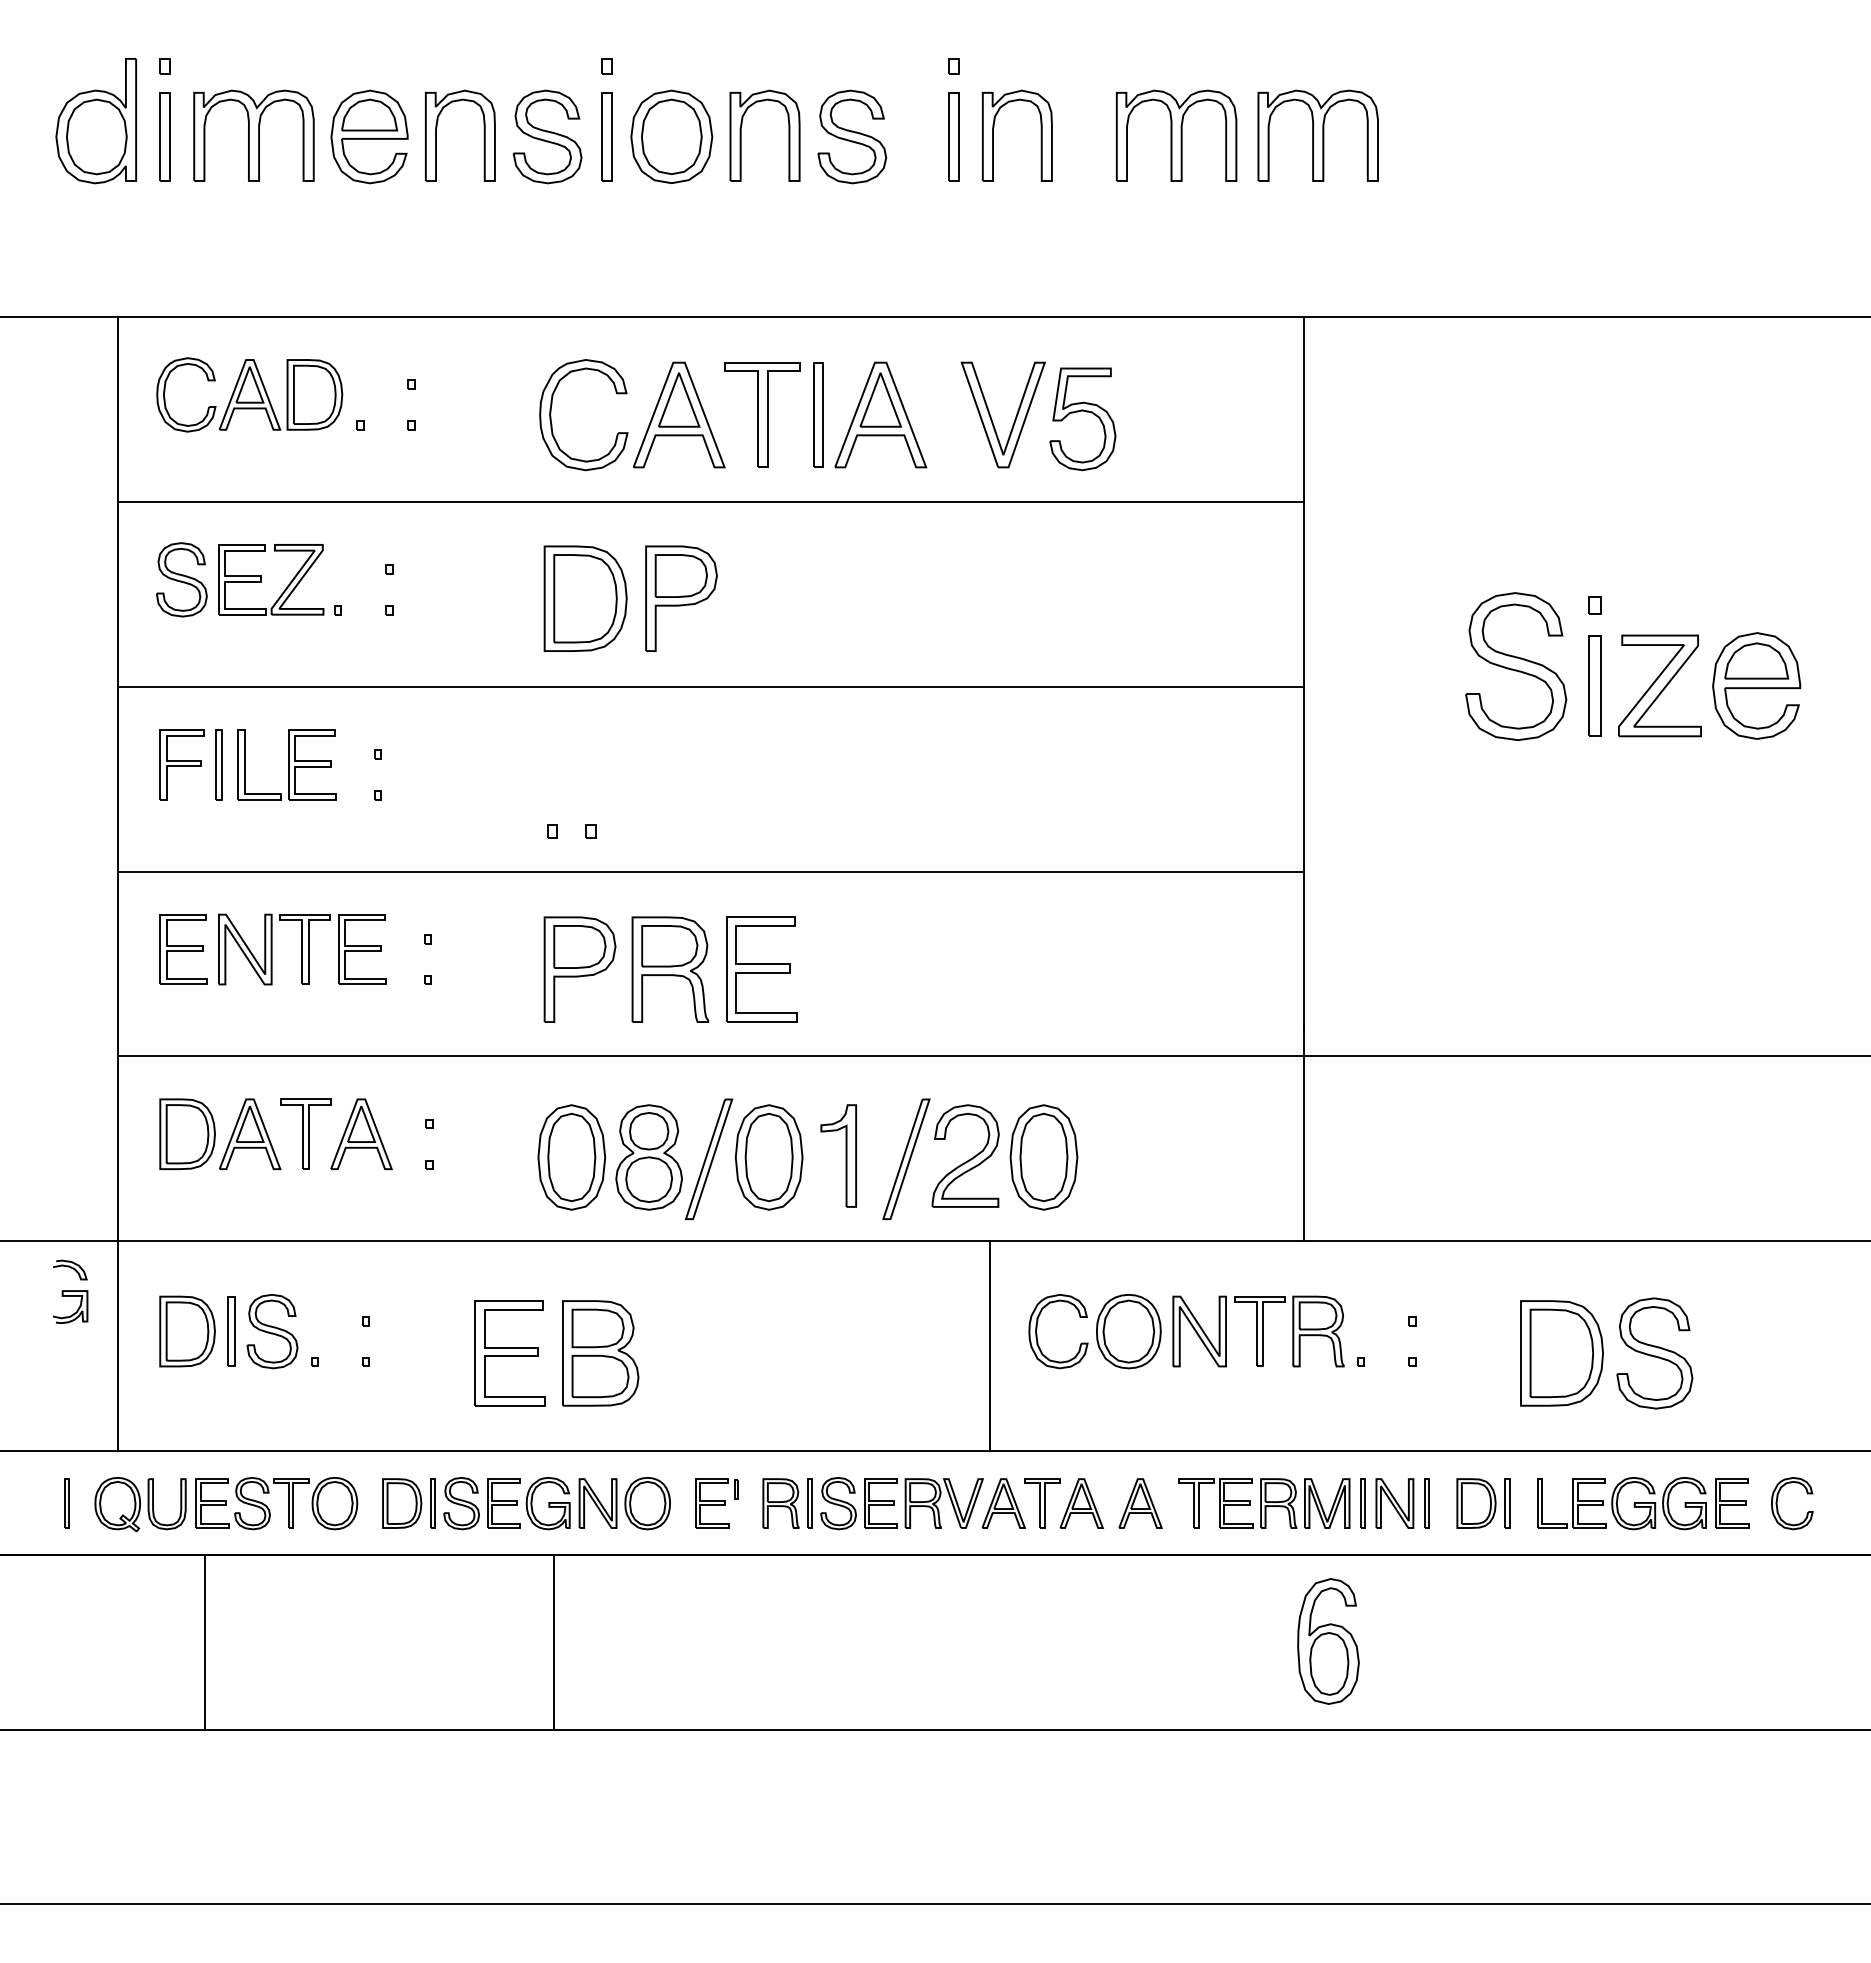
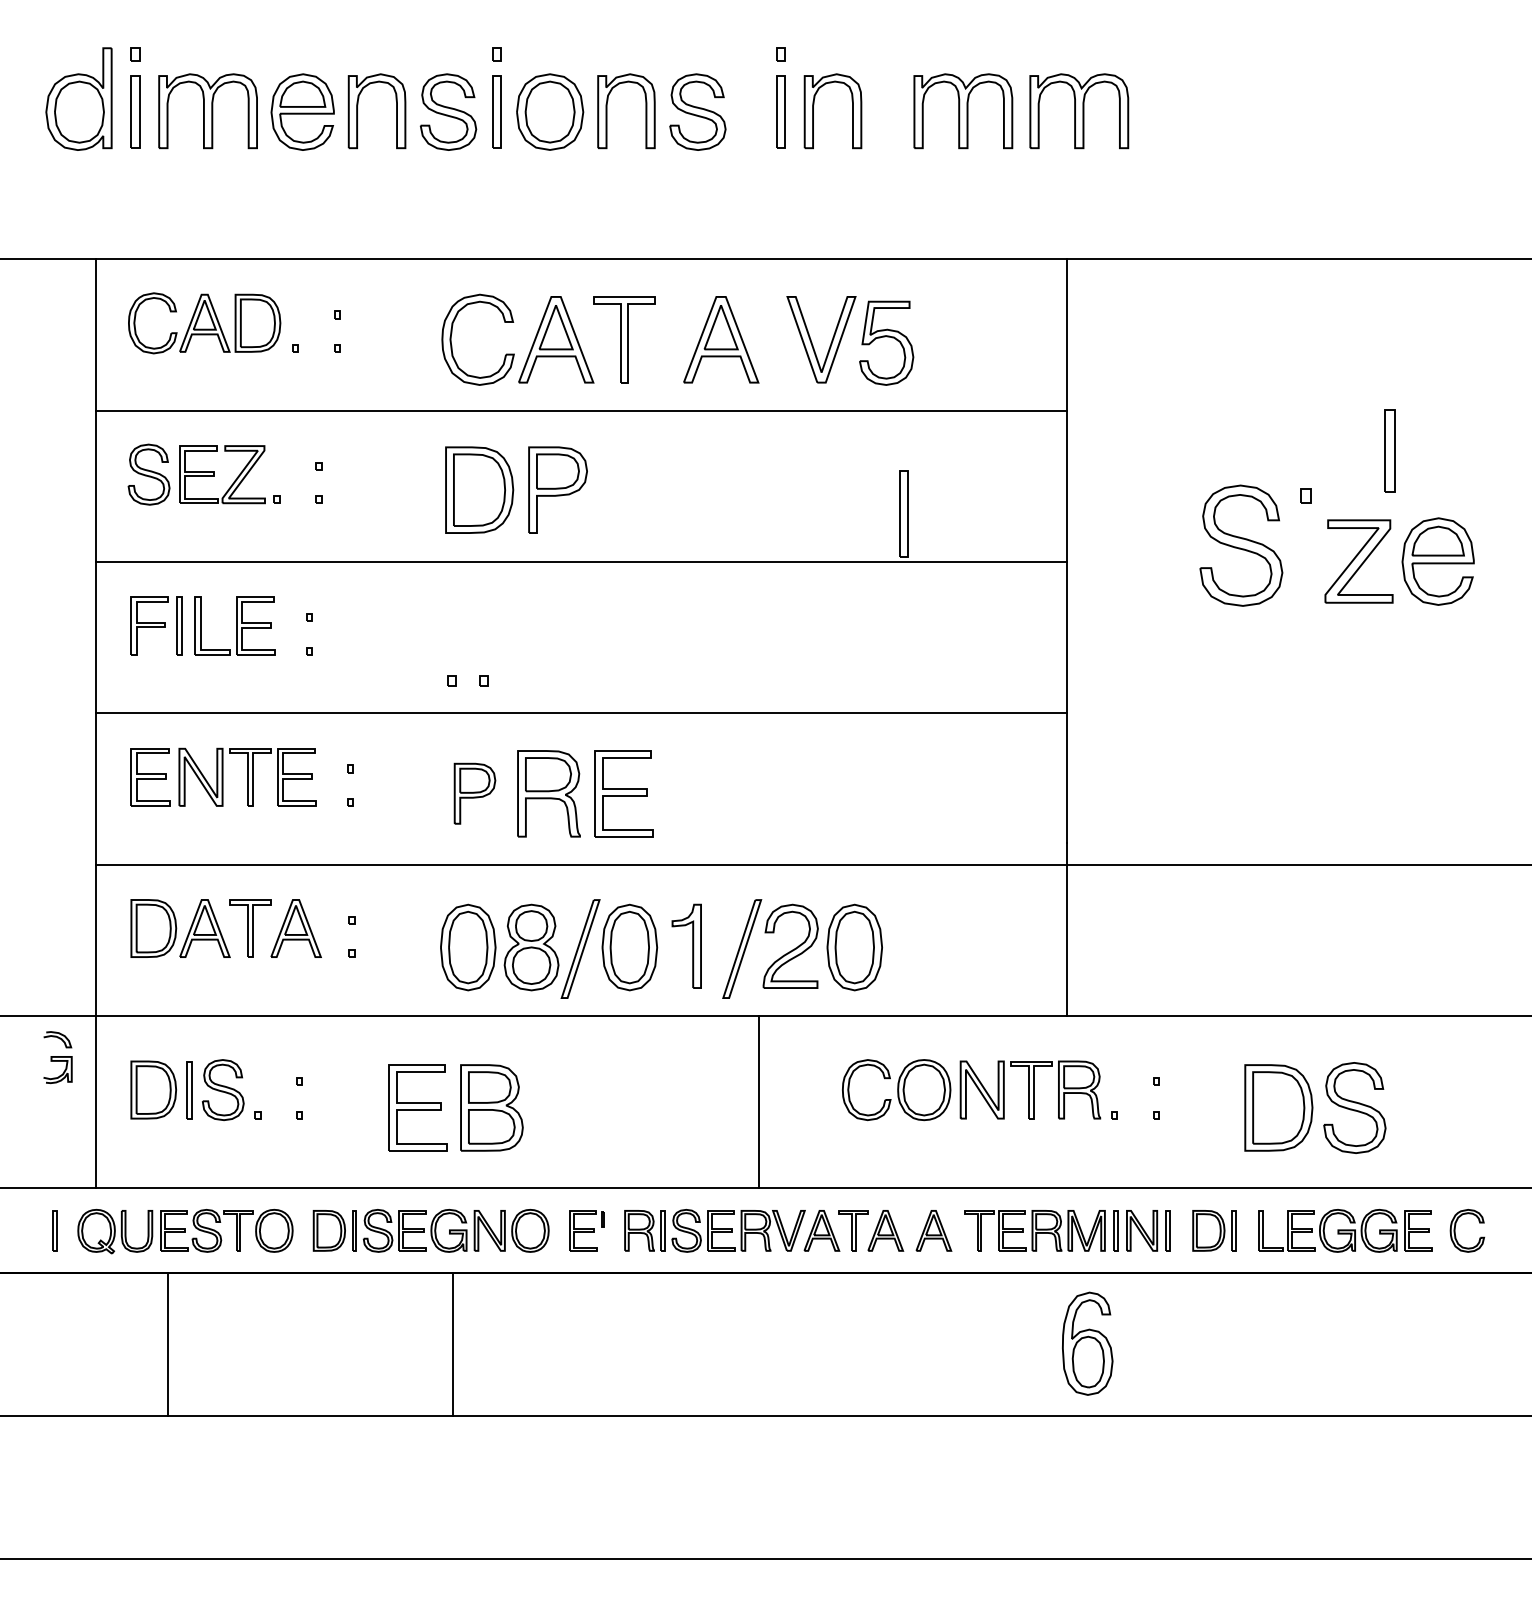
part: (818, 414) -> (903, 513), moved
part: (1594, 685) -> (1389, 450), moved
part: (579, 969) -> (474, 793), size x0.7
line: (989, 1345) -> (758, 1101), moved

